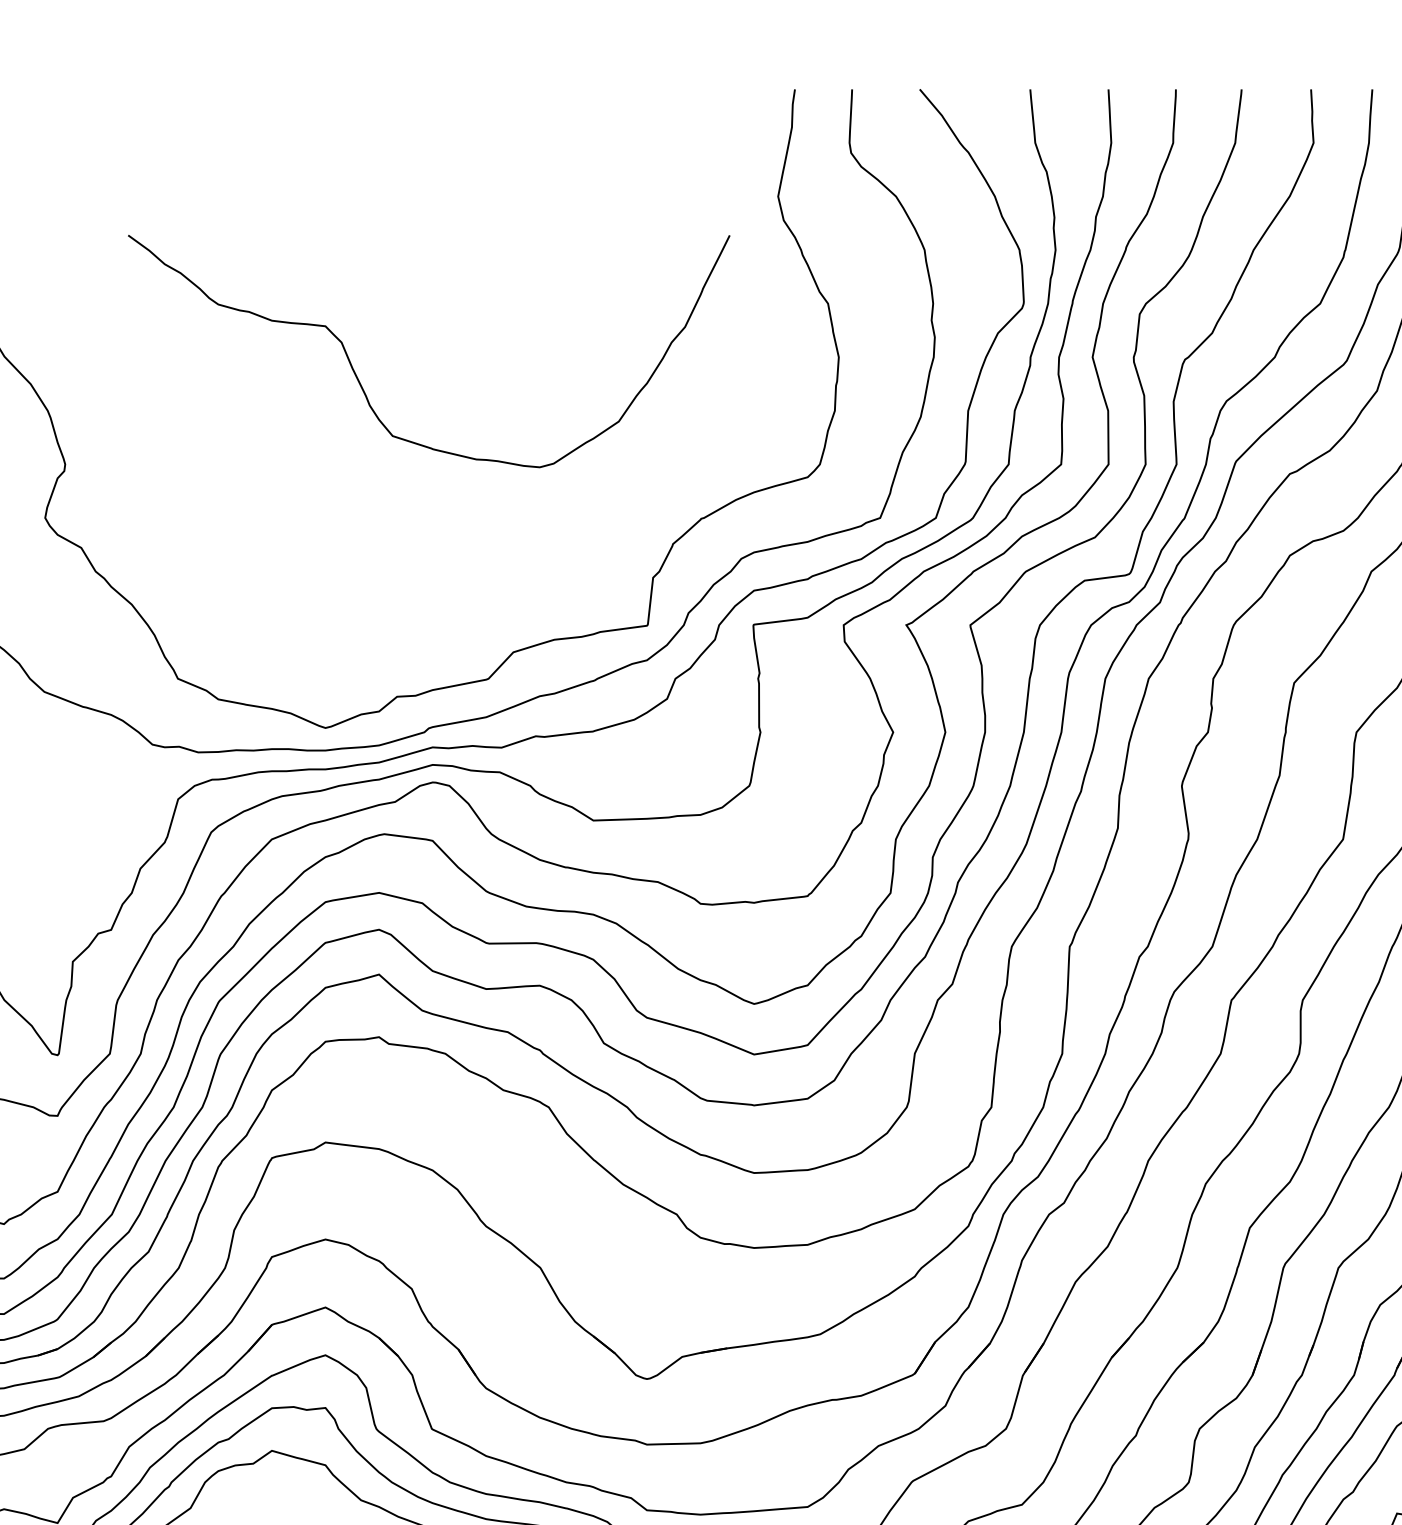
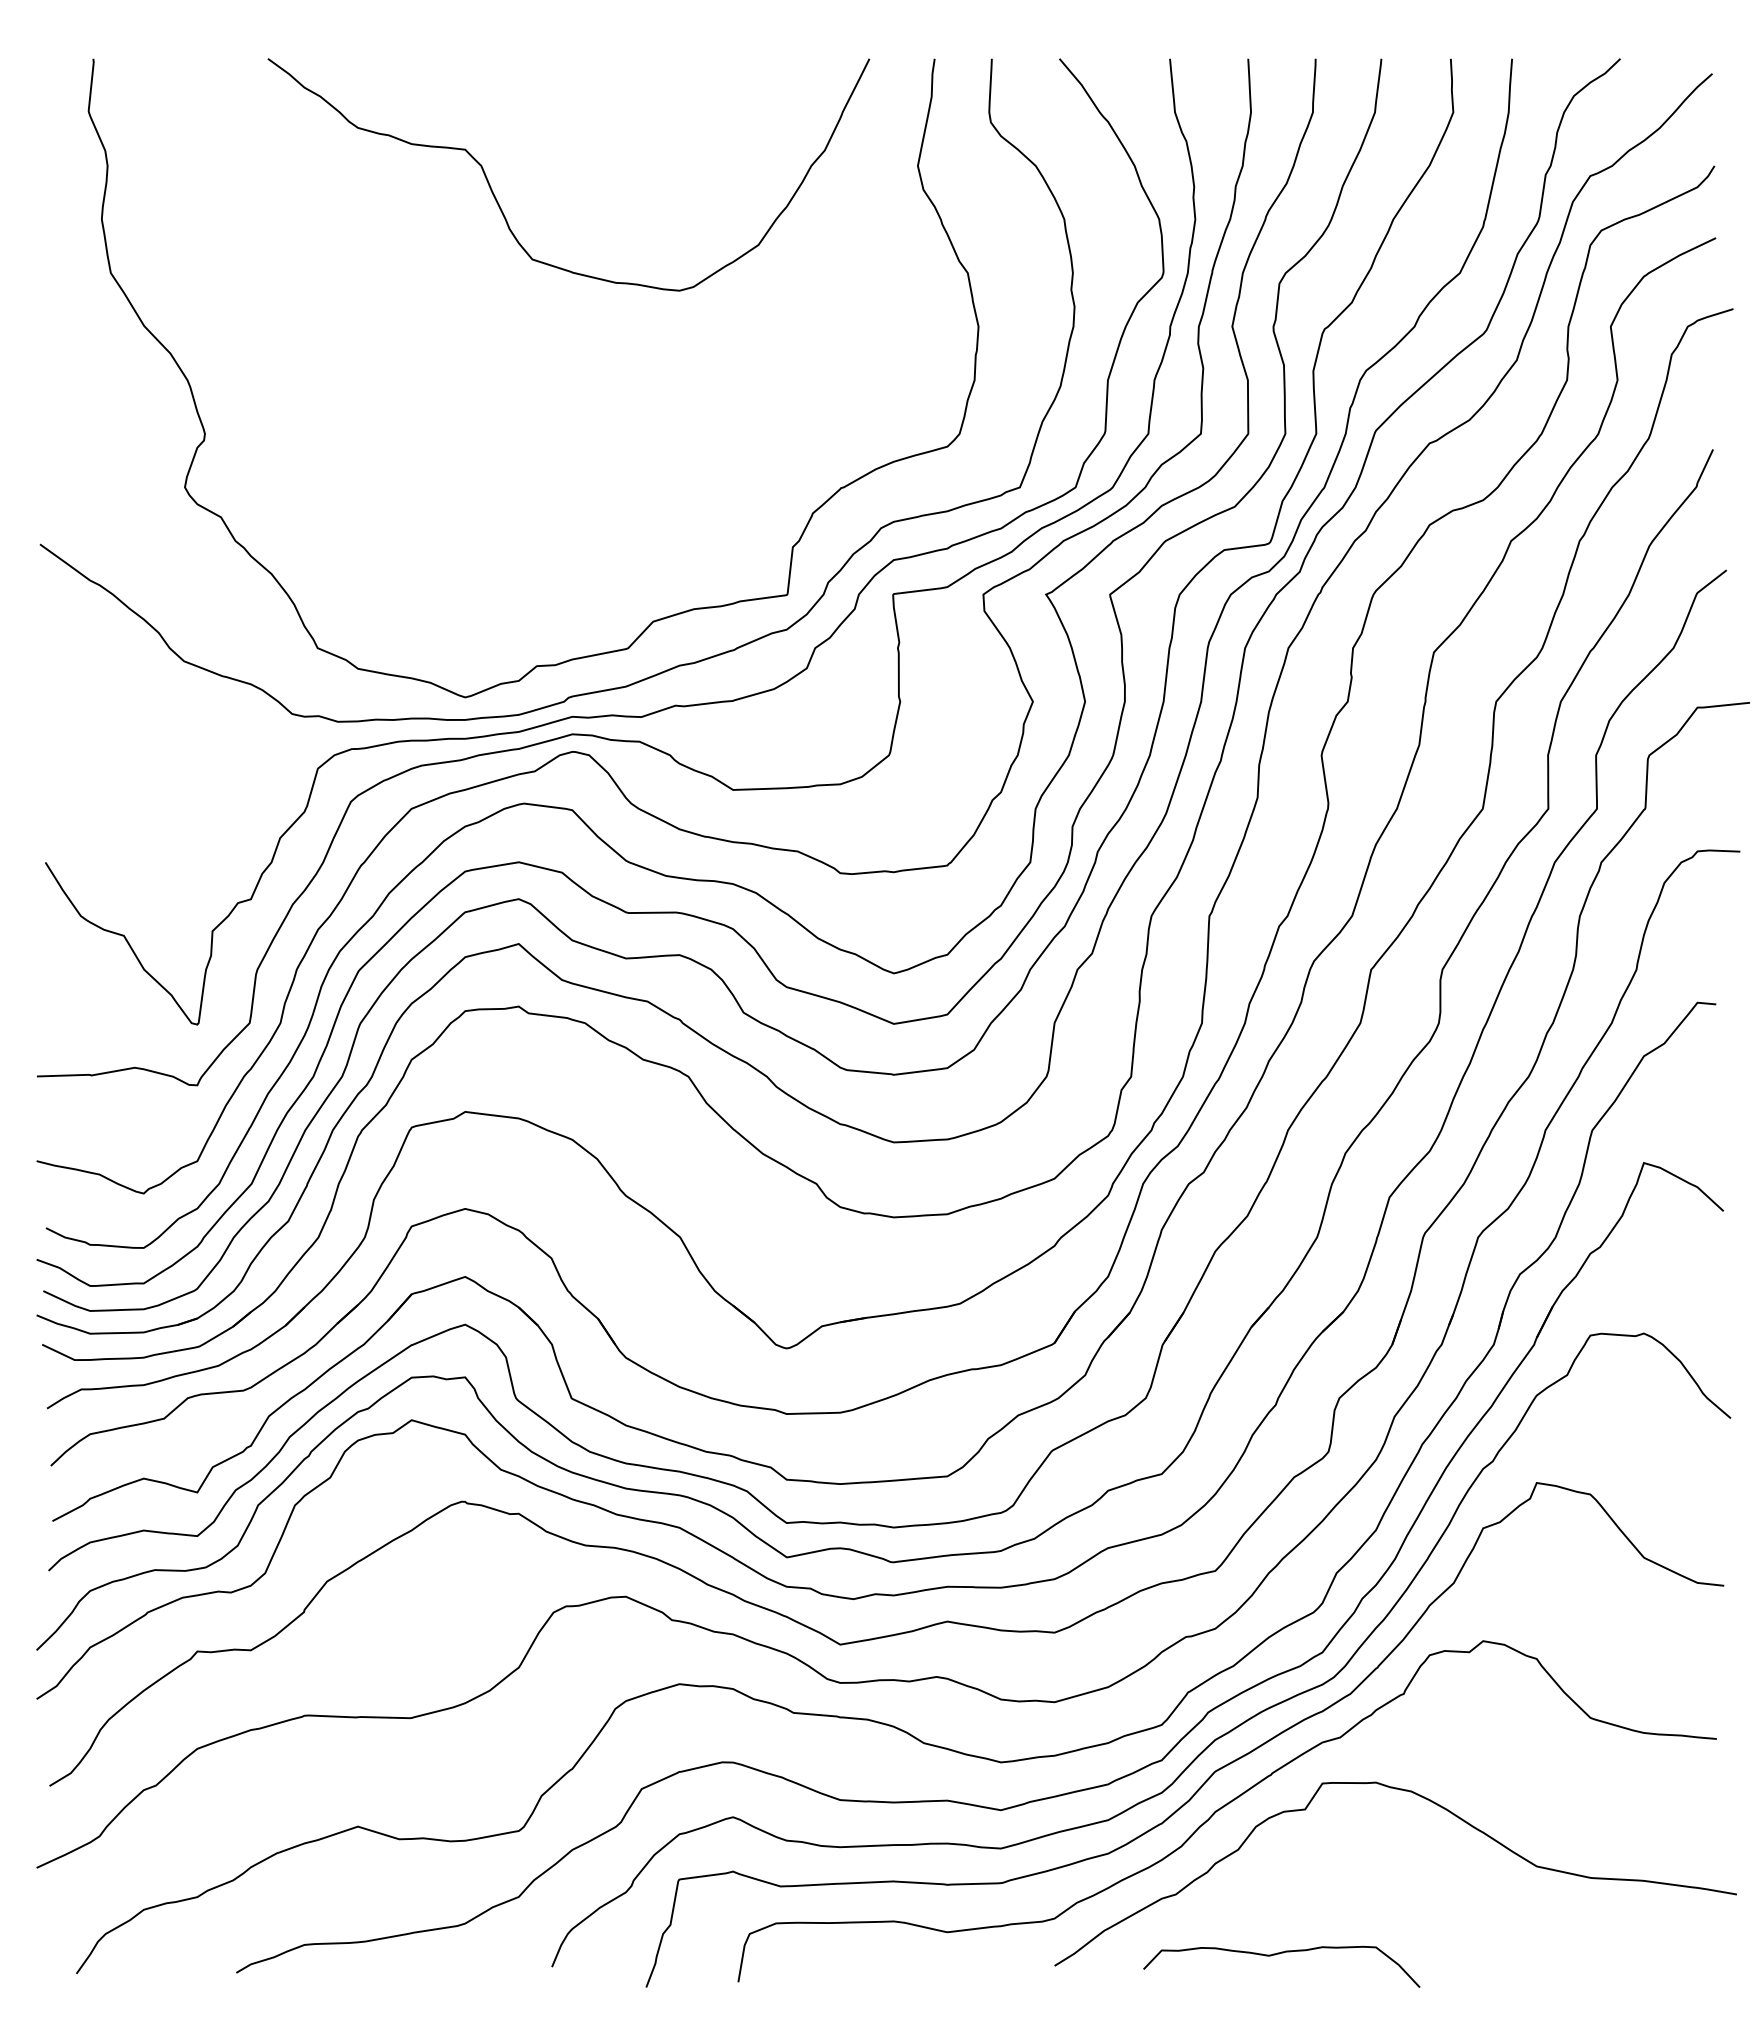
curve: (361, 385) -> (501, 208), moved

